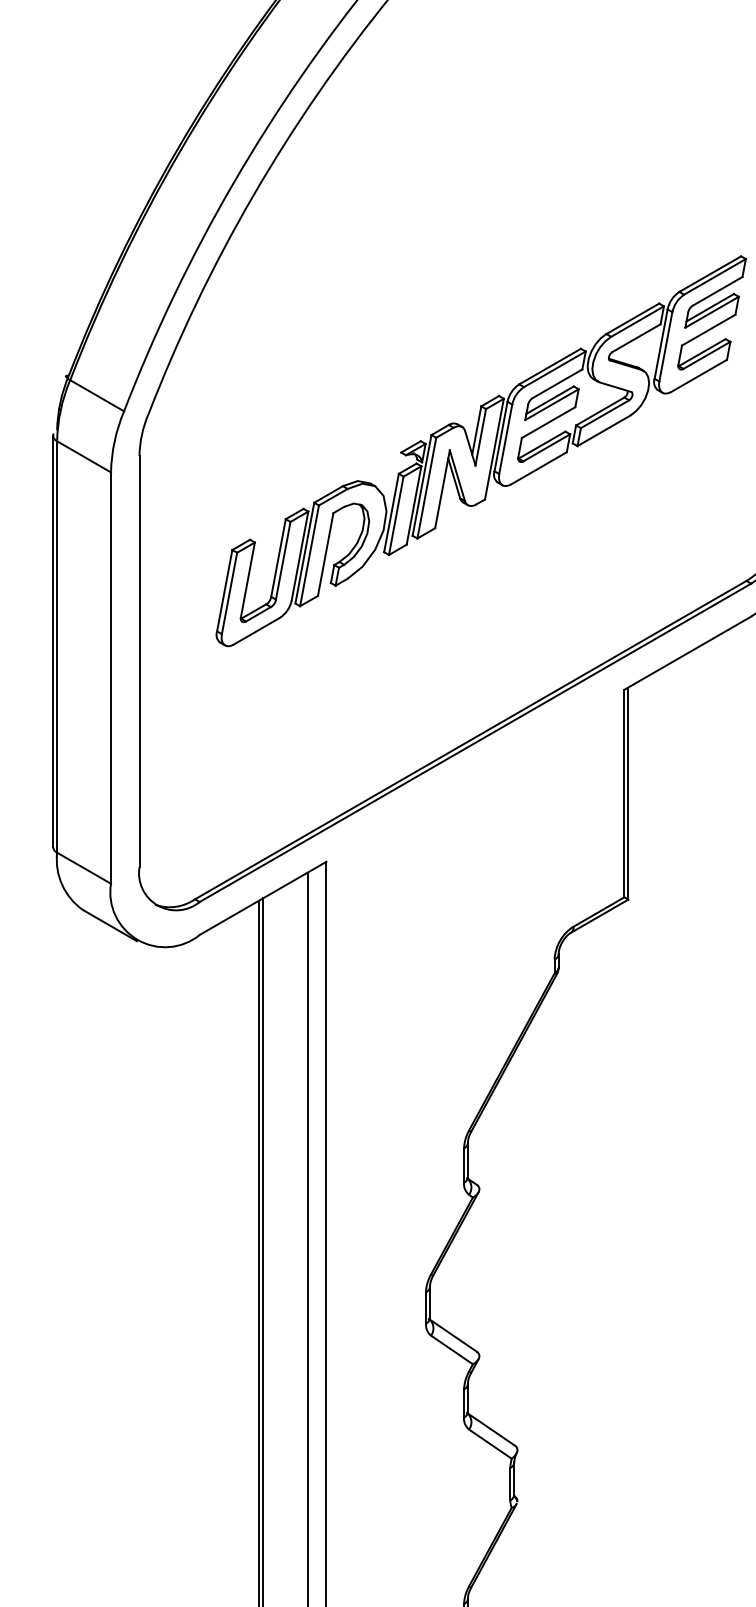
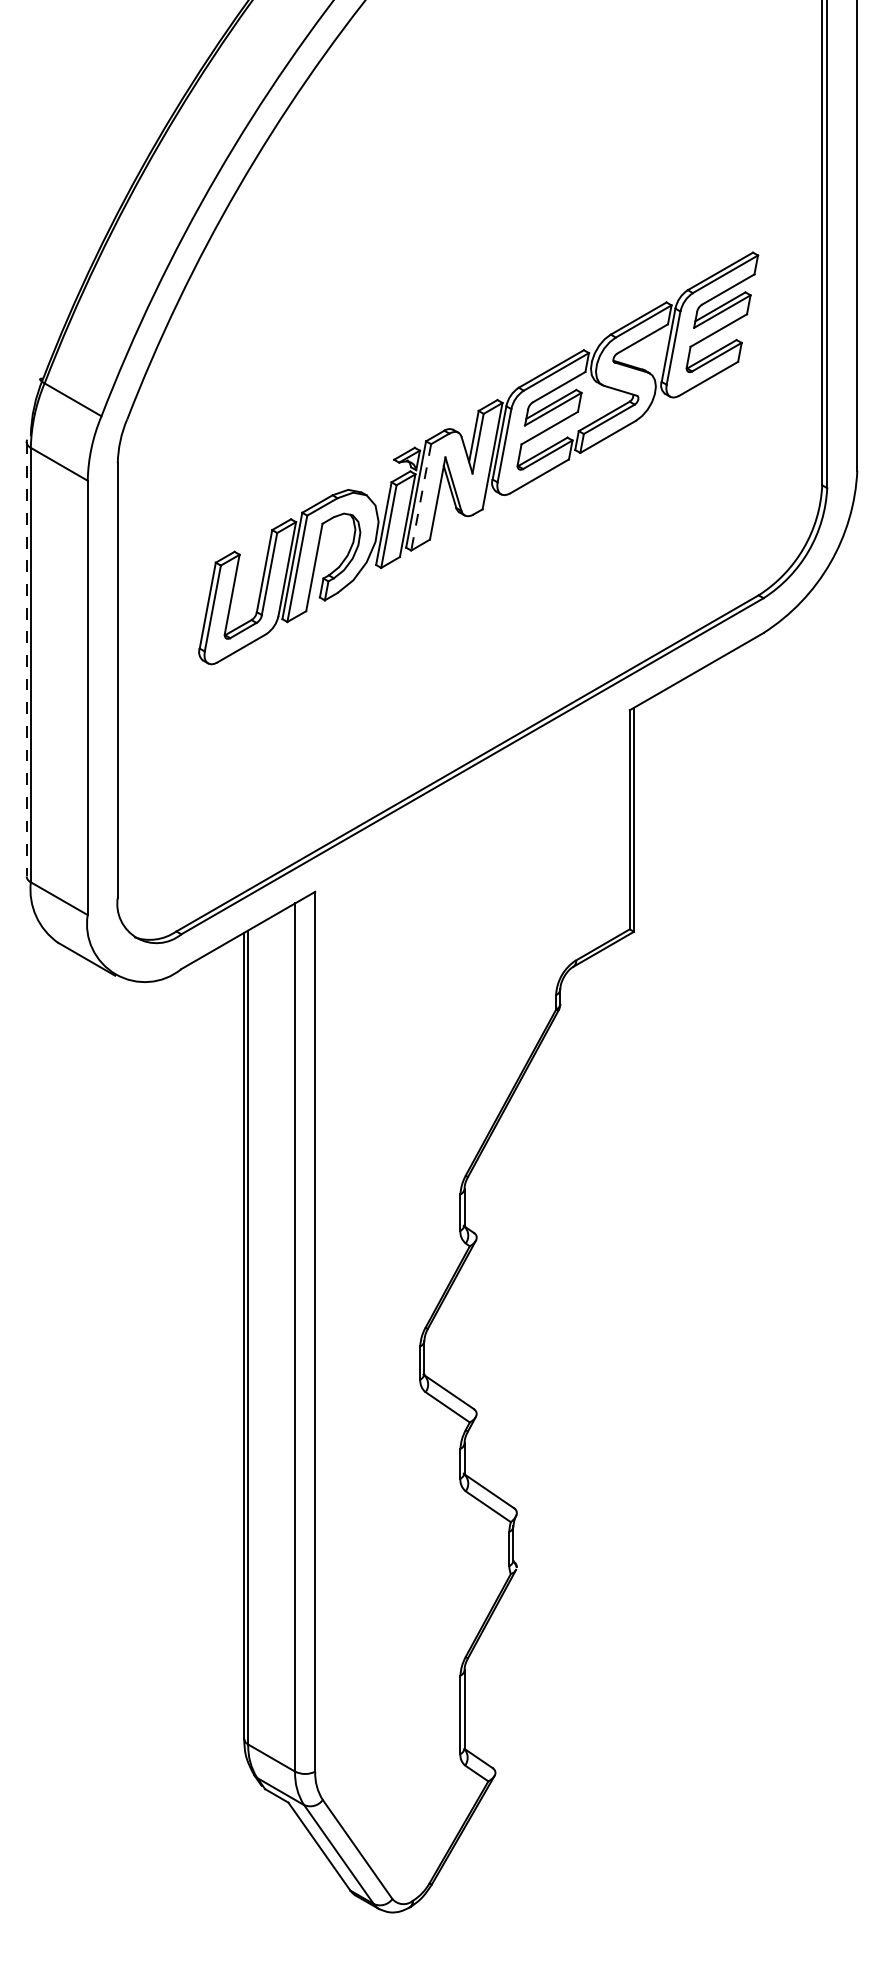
line: (427, 488) -> (421, 497), solid -> dashed
line: (53, 641) -> (26, 659), solid -> dashed

